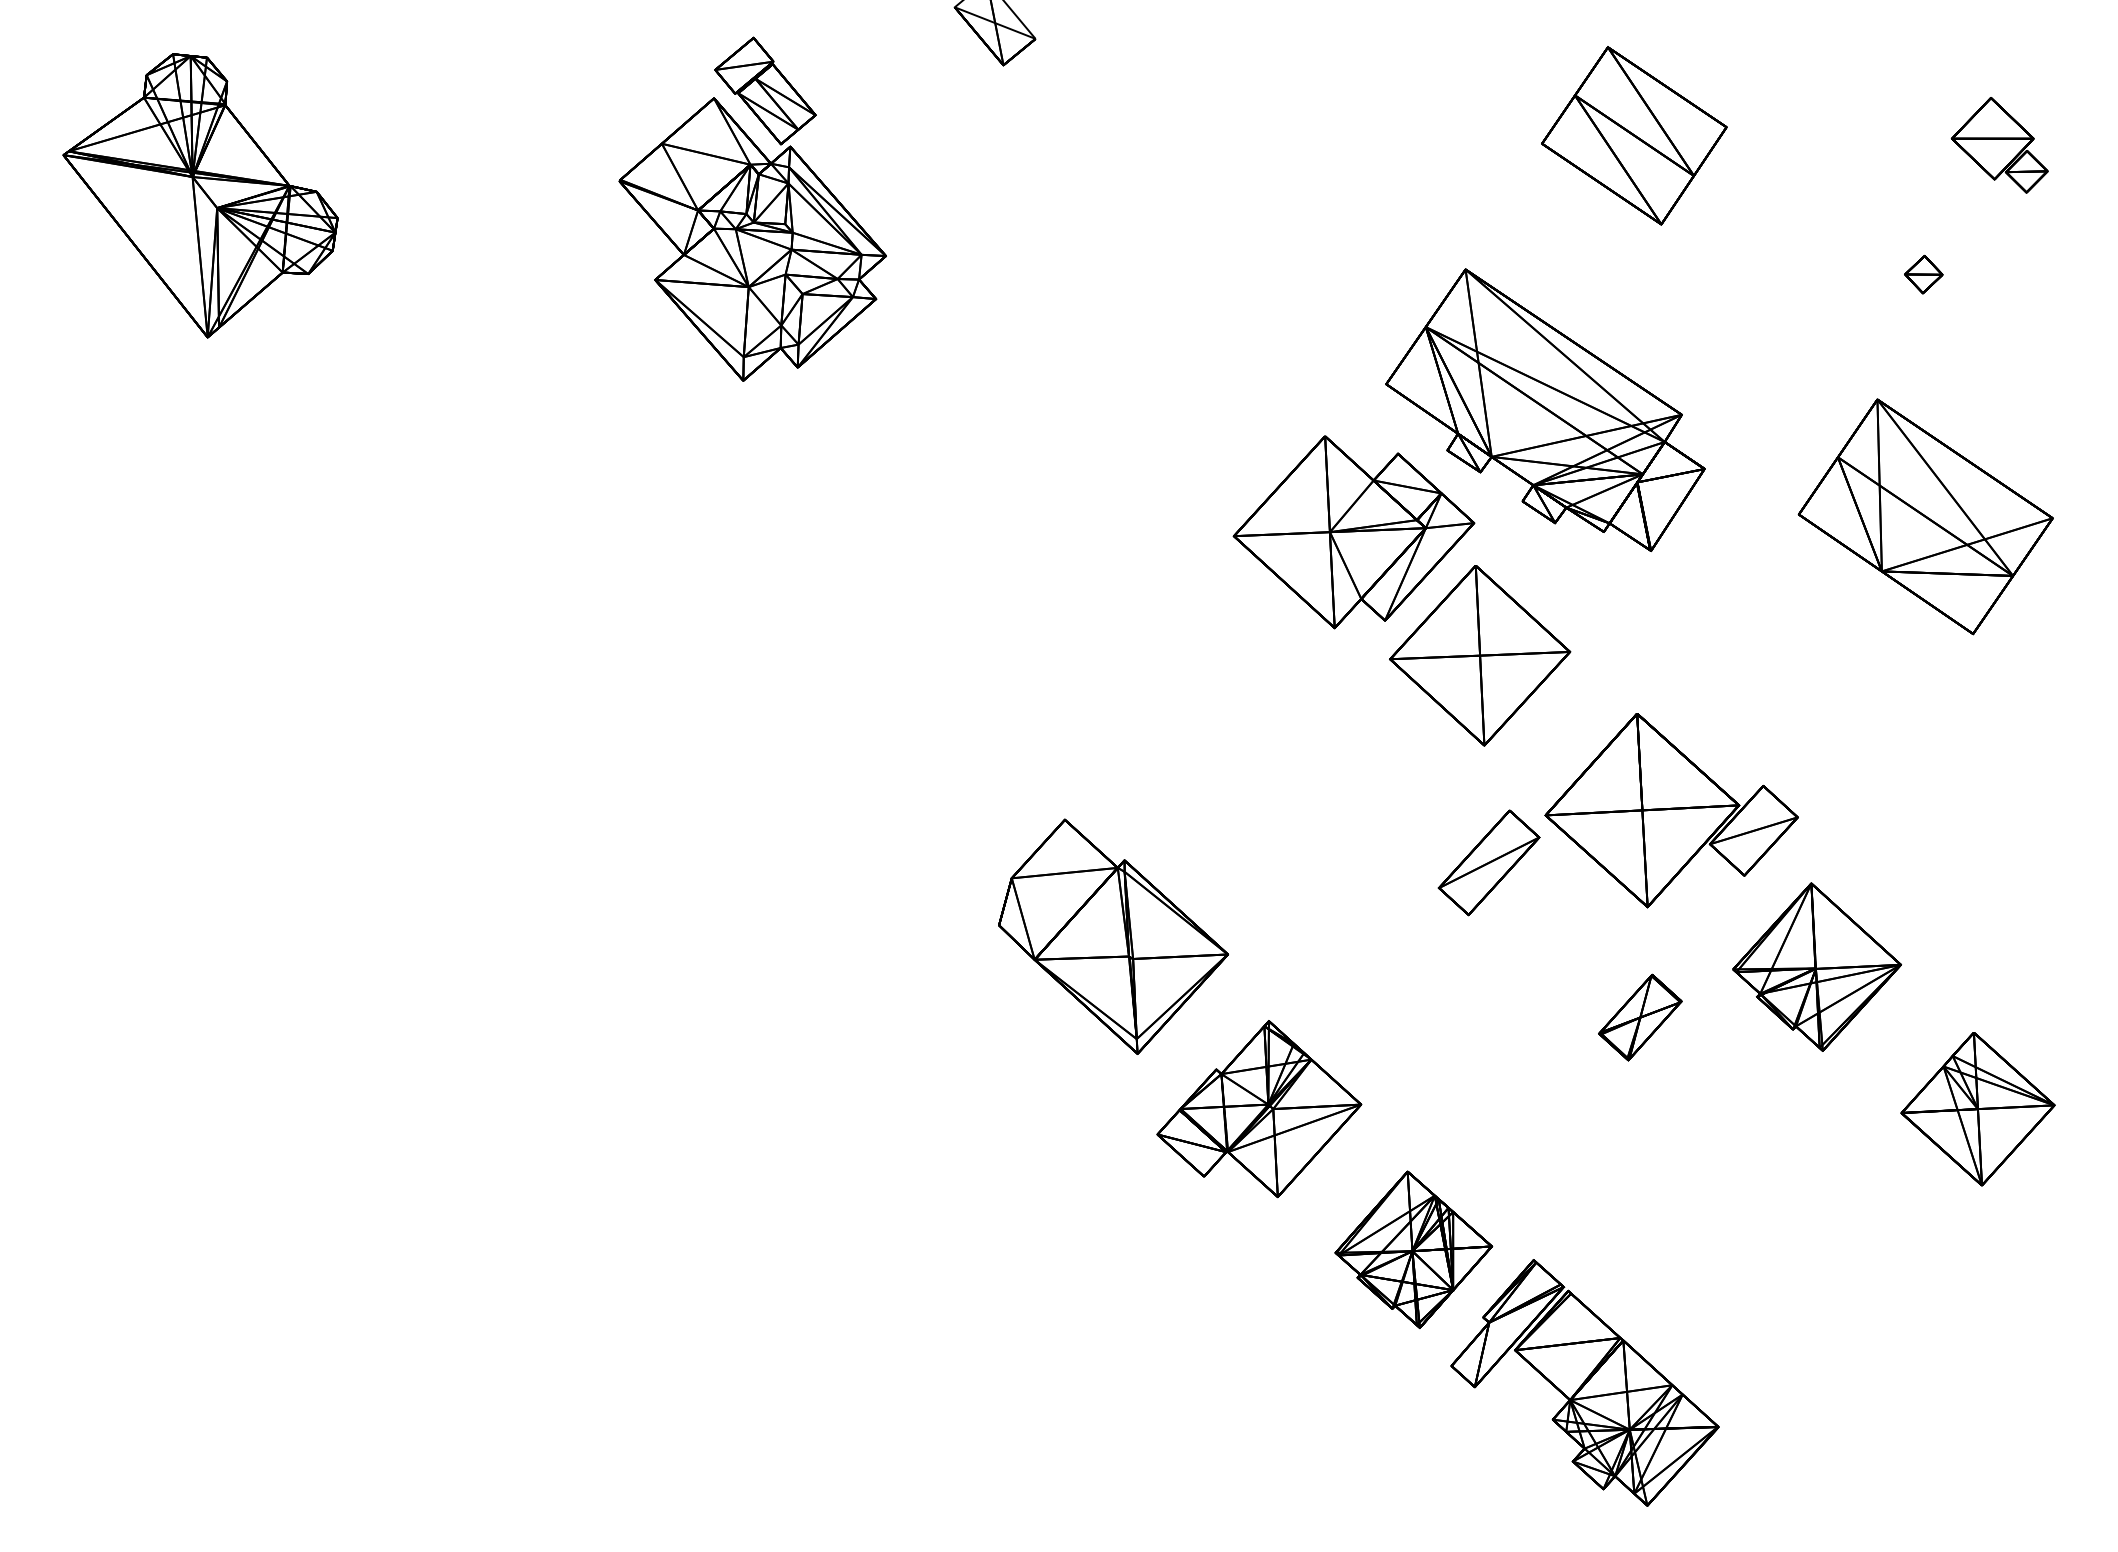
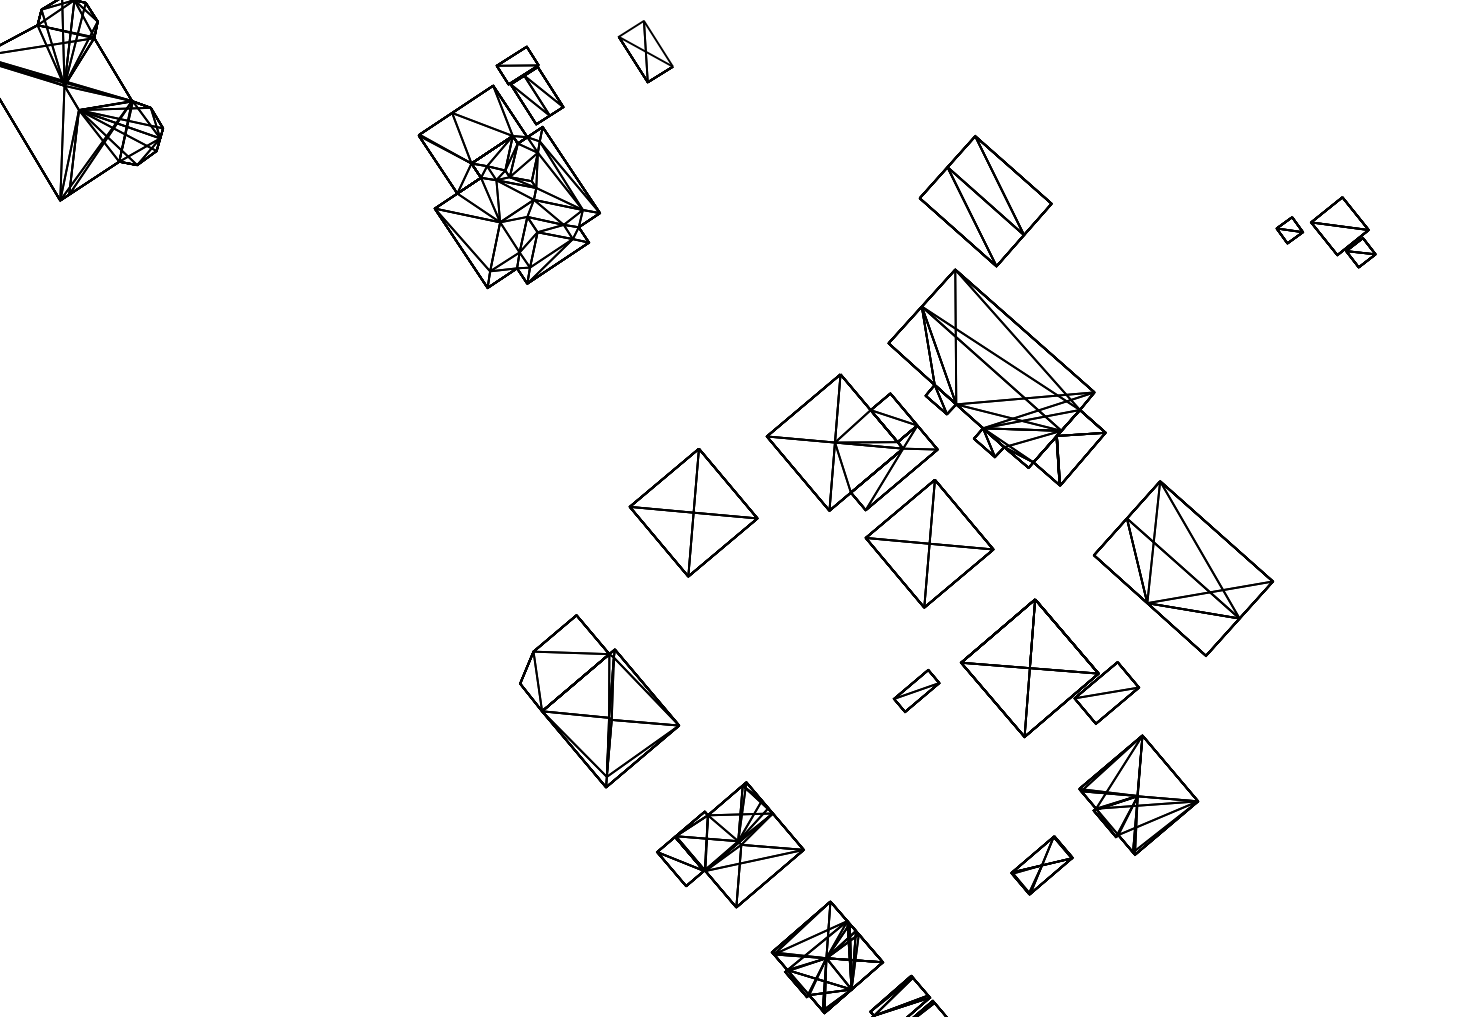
part: (1634, 135) -> (985, 201), moved
part: (752, 208) -> (510, 167), moved
part: (1923, 274) -> (1289, 230), moved
part: (1925, 516) -> (1183, 568), moved
part: (1146, 655) -> (693, 512), added
part: (1488, 862) -> (916, 690), size x0.6
part: (1113, 936) -> (599, 702), moved
part: (1640, 1017) -> (1042, 865), moved
part: (1977, 1109) -> (1238, 910), removed

